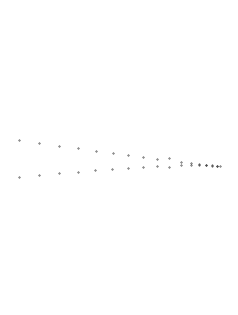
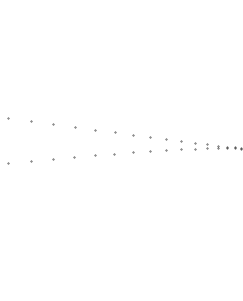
part: (169, 163) -> (194, 146), size x0.62

